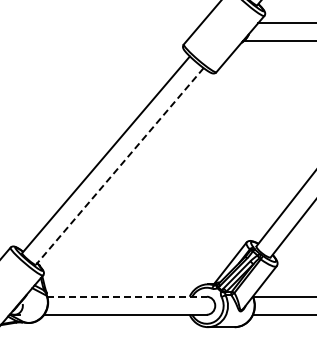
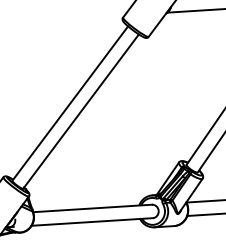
line: (119, 166) -> (80, 111), dashed -> solid
line: (127, 296) -> (92, 208), dashed -> solid

